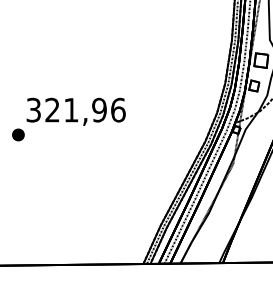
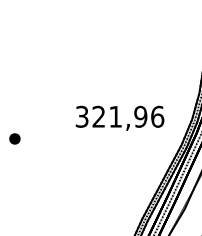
text: (75, 111) -> (119, 118), moved

